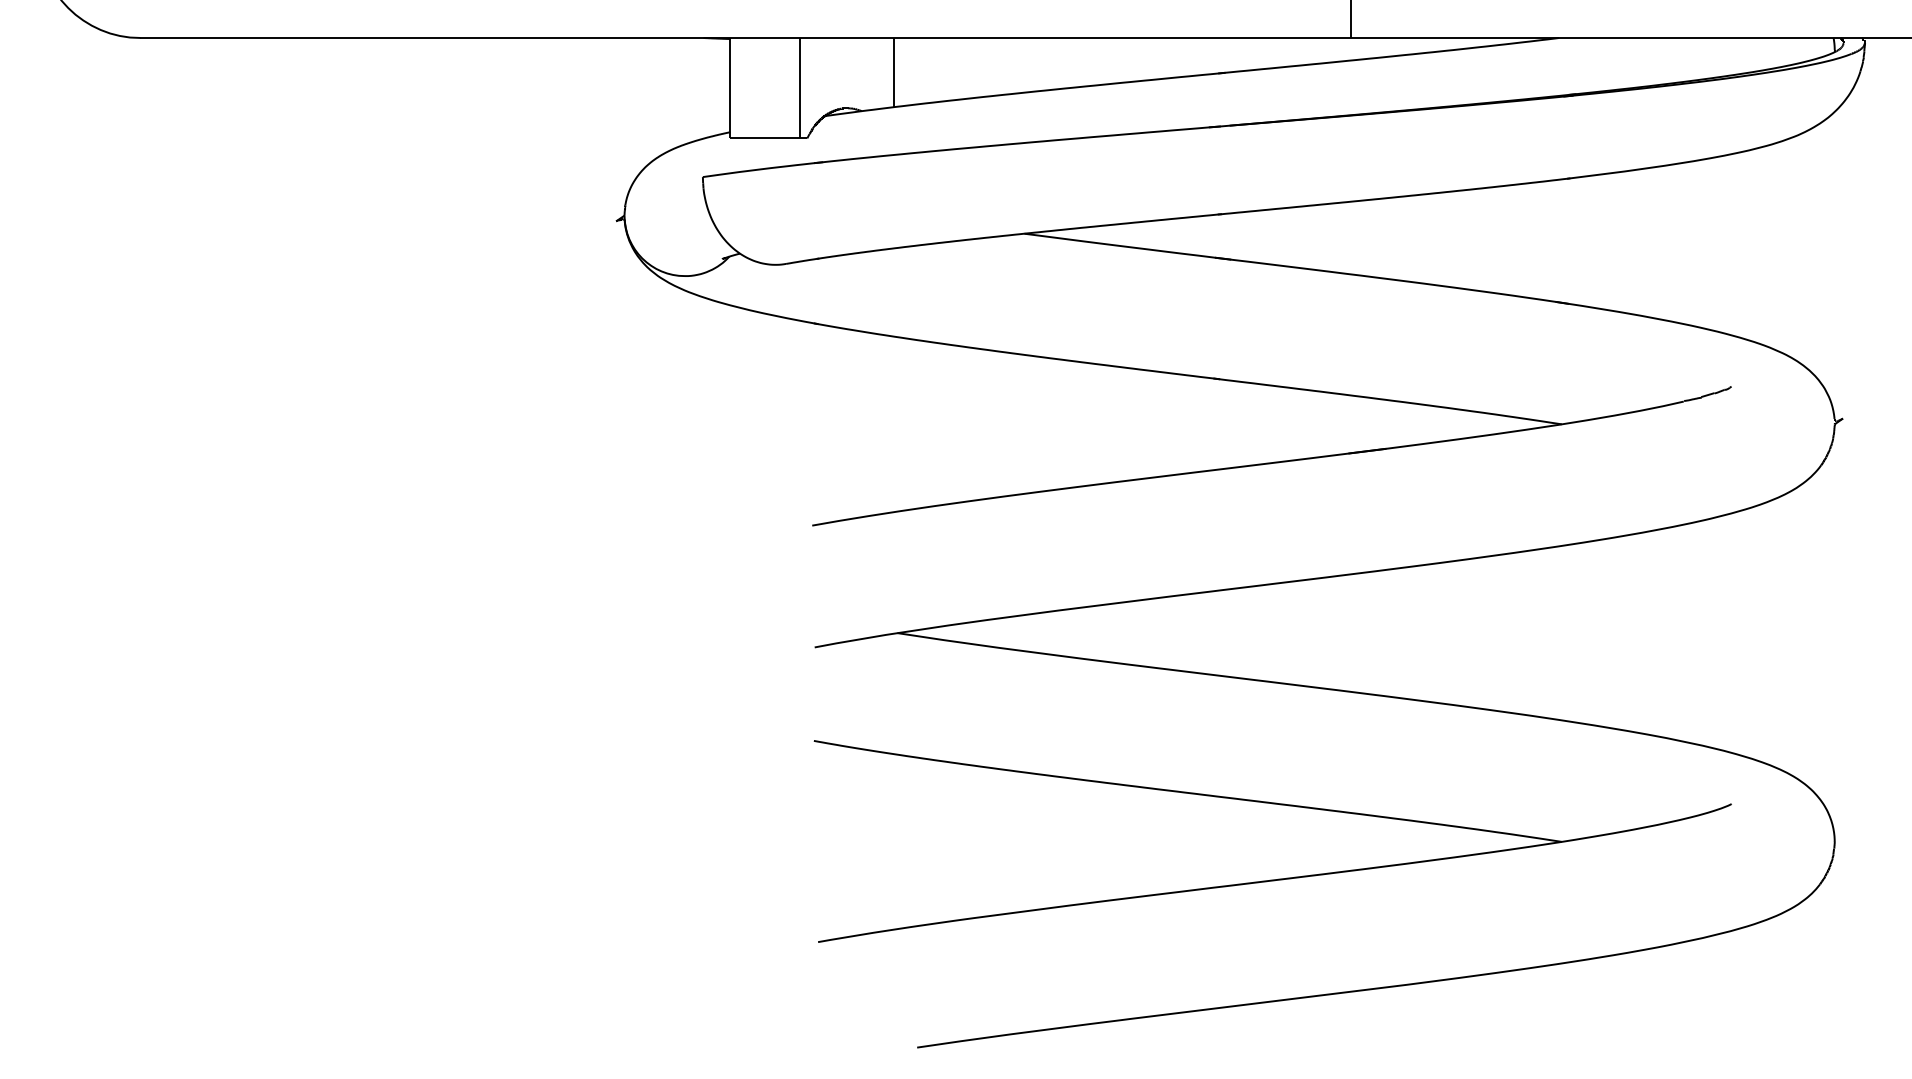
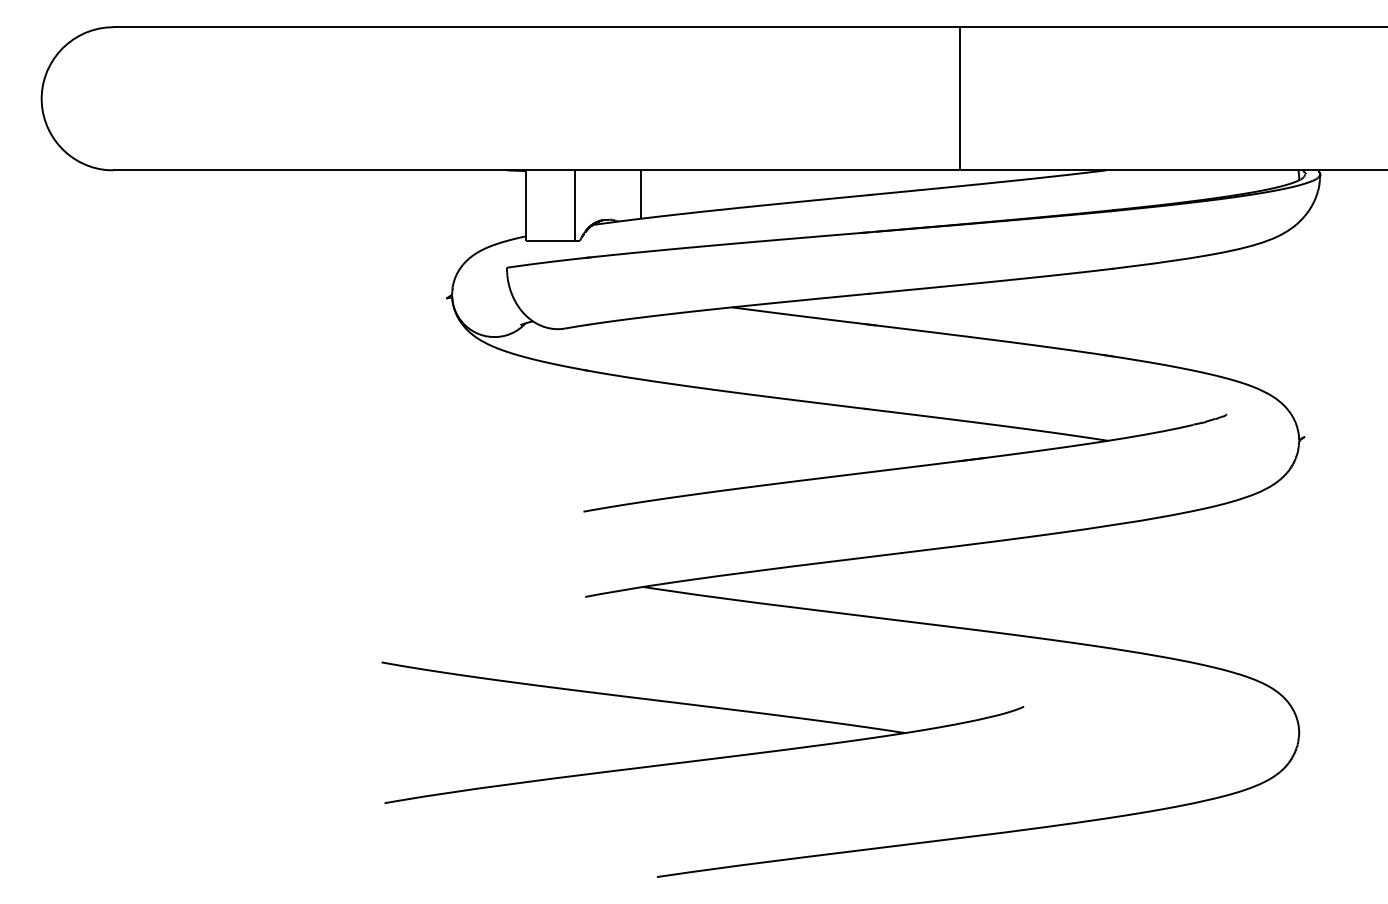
part: (1273, 805) -> (703, 707), moved

